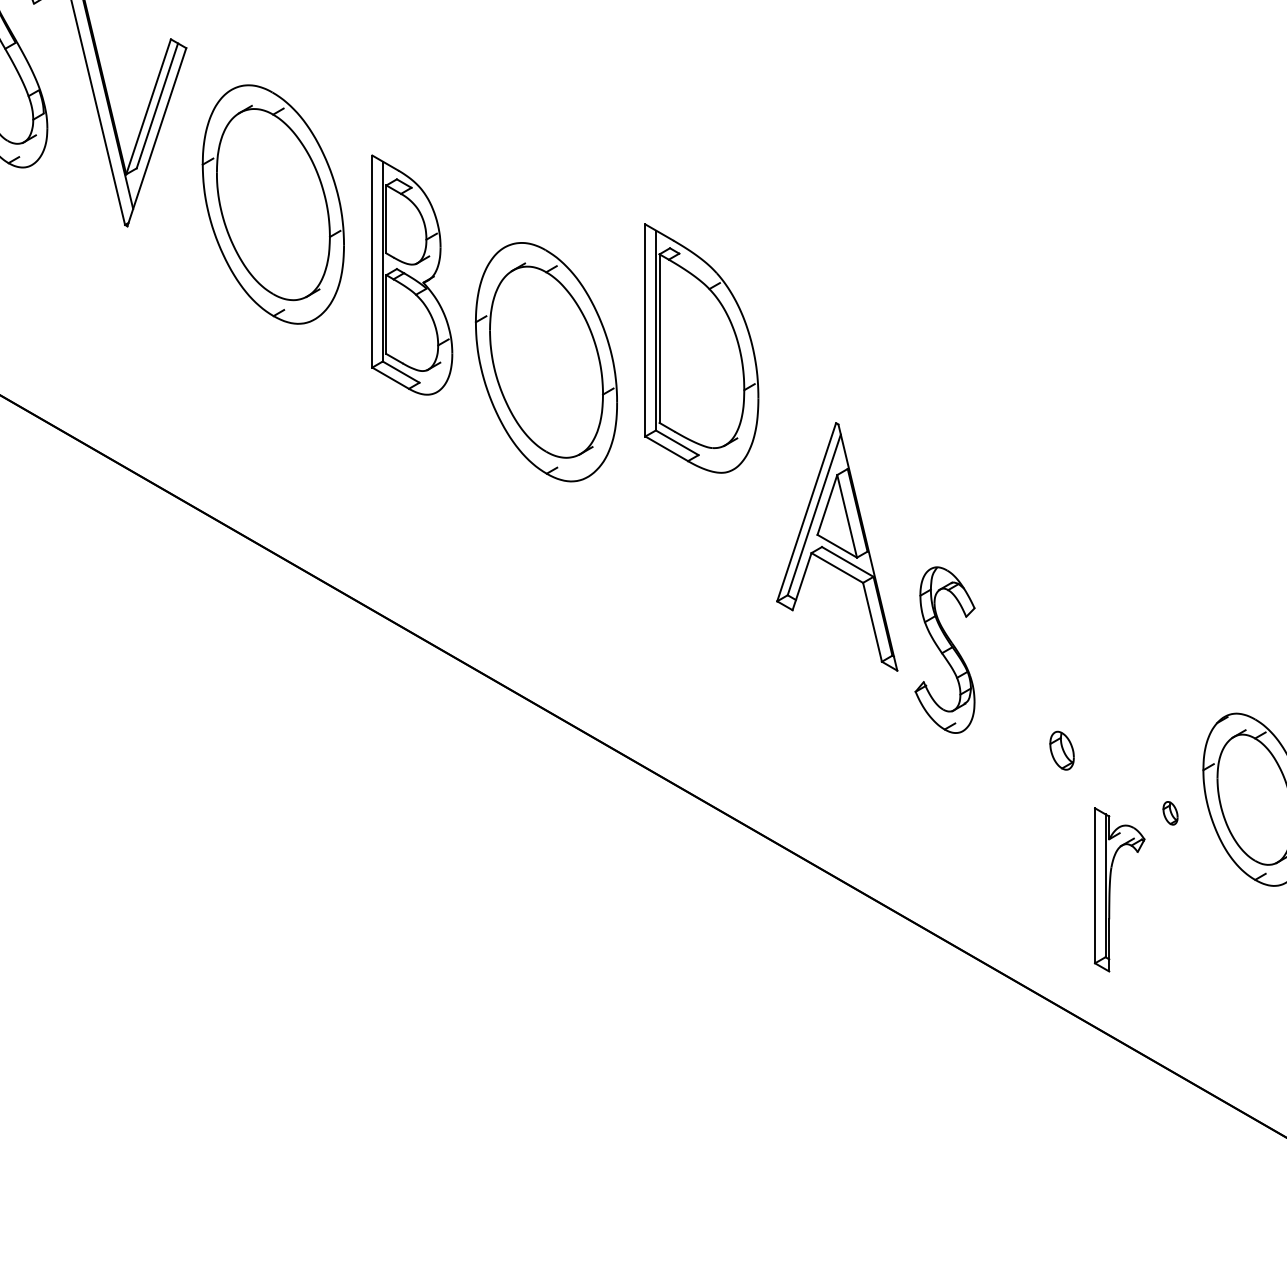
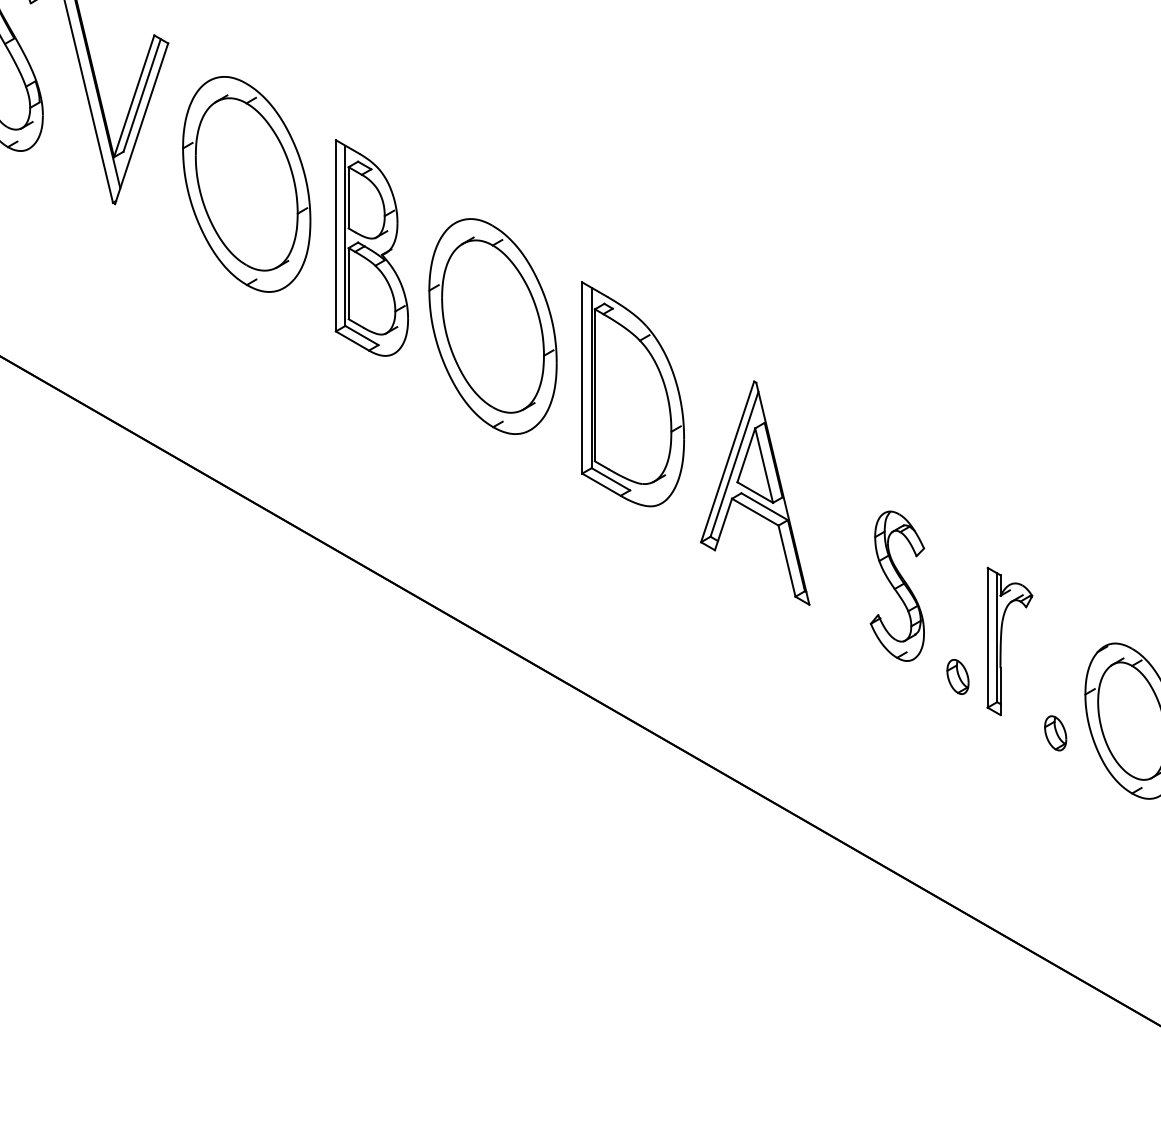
part: (701, 348) -> (632, 394), moved
part: (945, 649) -> (897, 585), moved
part: (1170, 813) -> (1055, 733), size x1.67
part: (1110, 889) -> (1001, 641), moved

